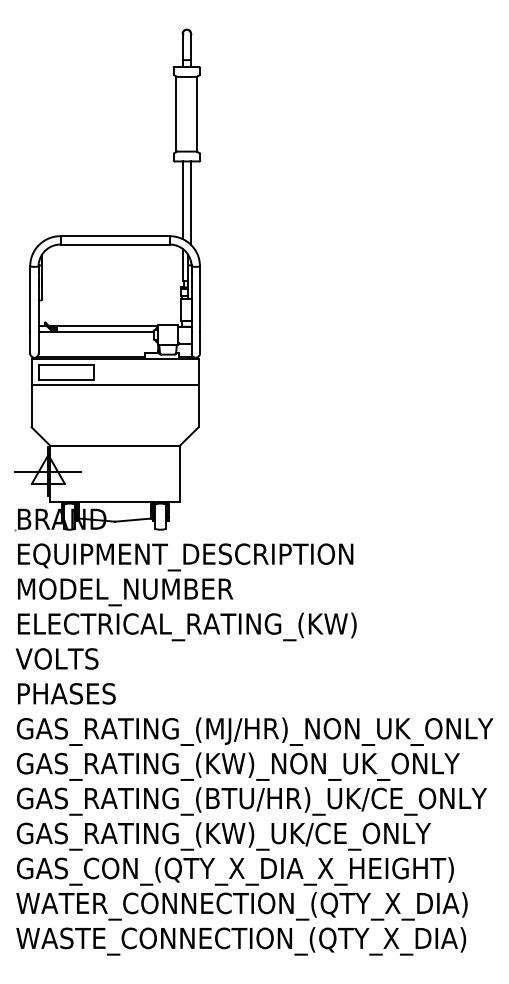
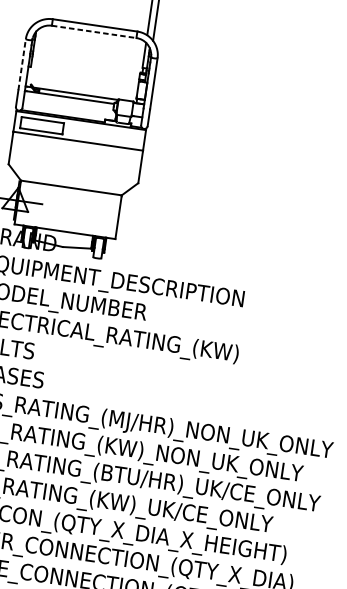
line: (115, 244) -> (94, 31), solid -> dashed
line: (30, 299) -> (22, 64), solid -> dashed

